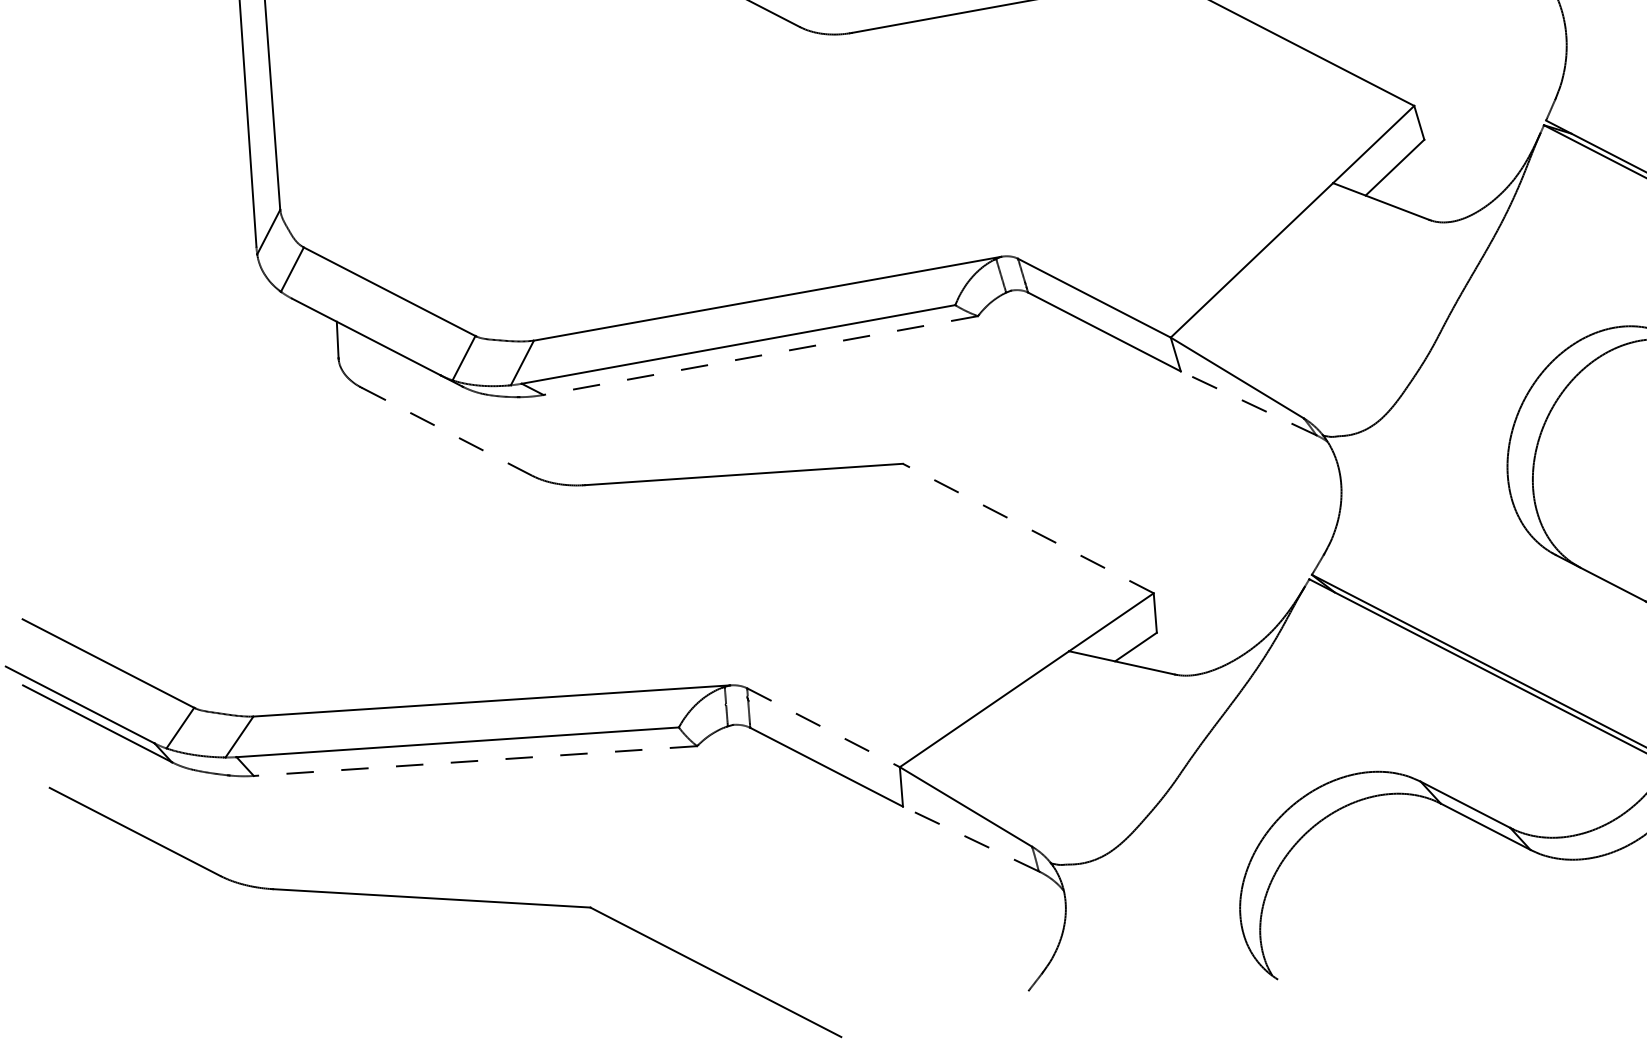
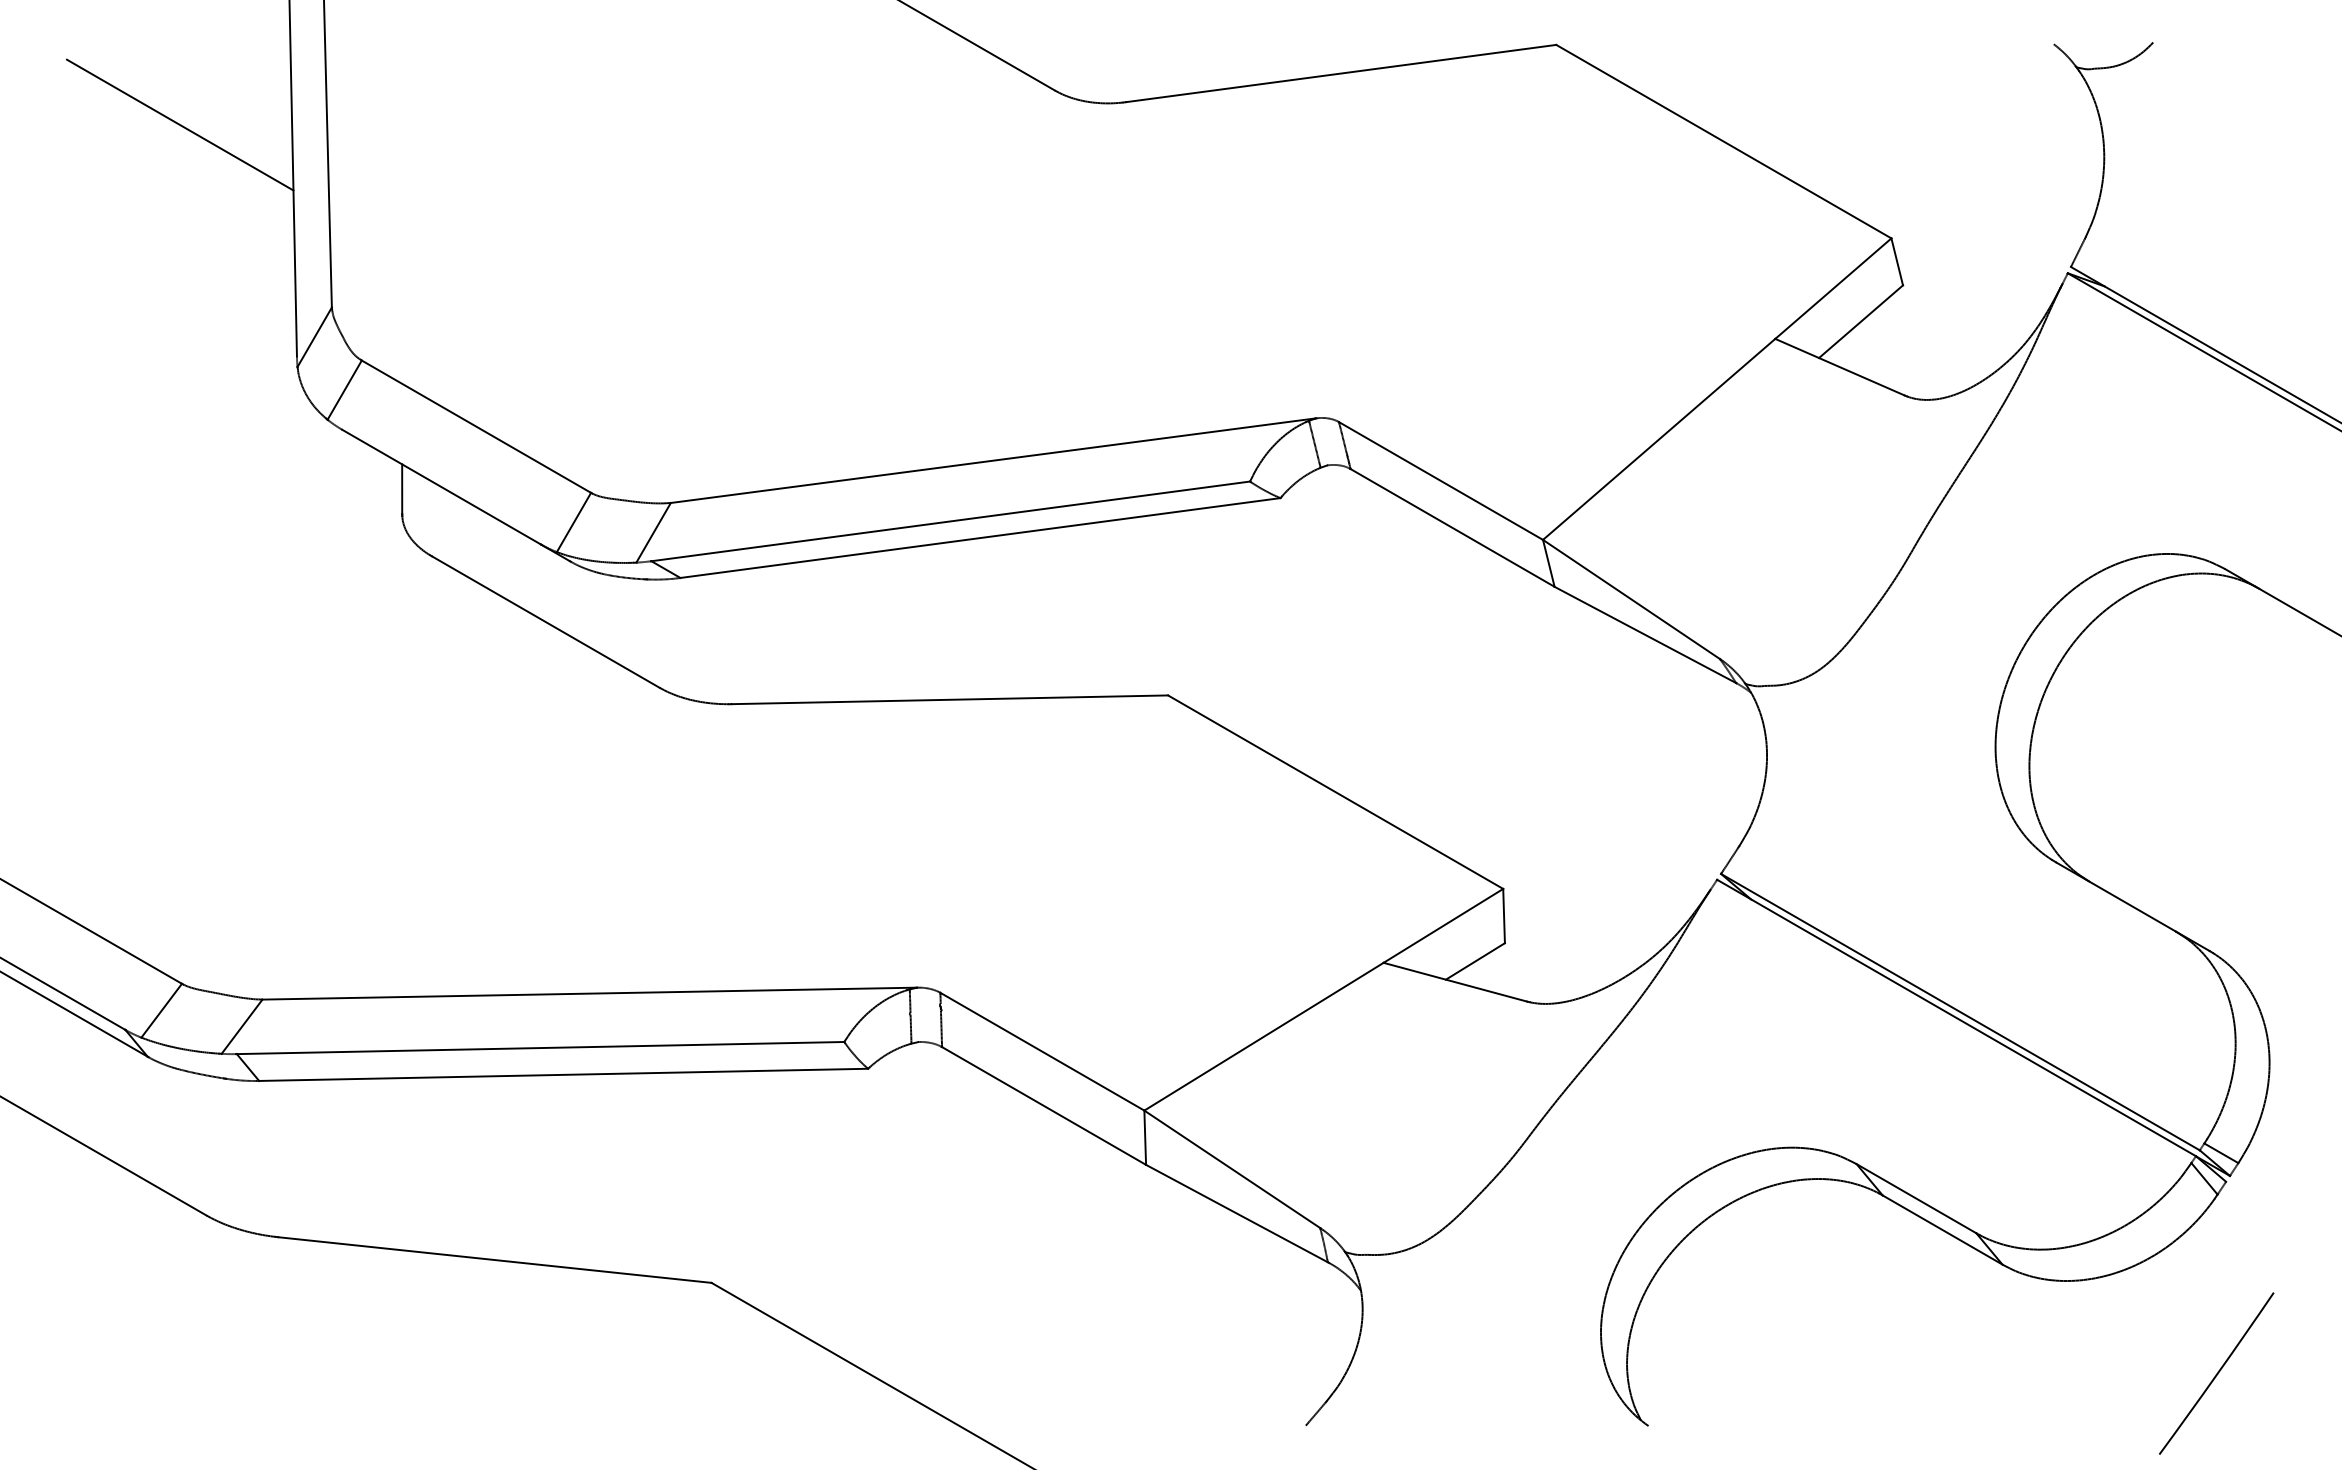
line: (162, 81) -> (179, 124), added
line: (760, 355) -> (980, 538), dashed -> solid
line: (1248, 403) -> (1645, 634), dashed -> solid
line: (446, 432) -> (545, 622), dashed -> solid
line: (1028, 528) -> (1335, 791), dashed -> solid
line: (823, 727) -> (1042, 1051), dashed -> solid
line: (475, 760) -> (563, 1074), dashed -> solid
line: (970, 838) -> (1236, 1213), dashed -> solid

